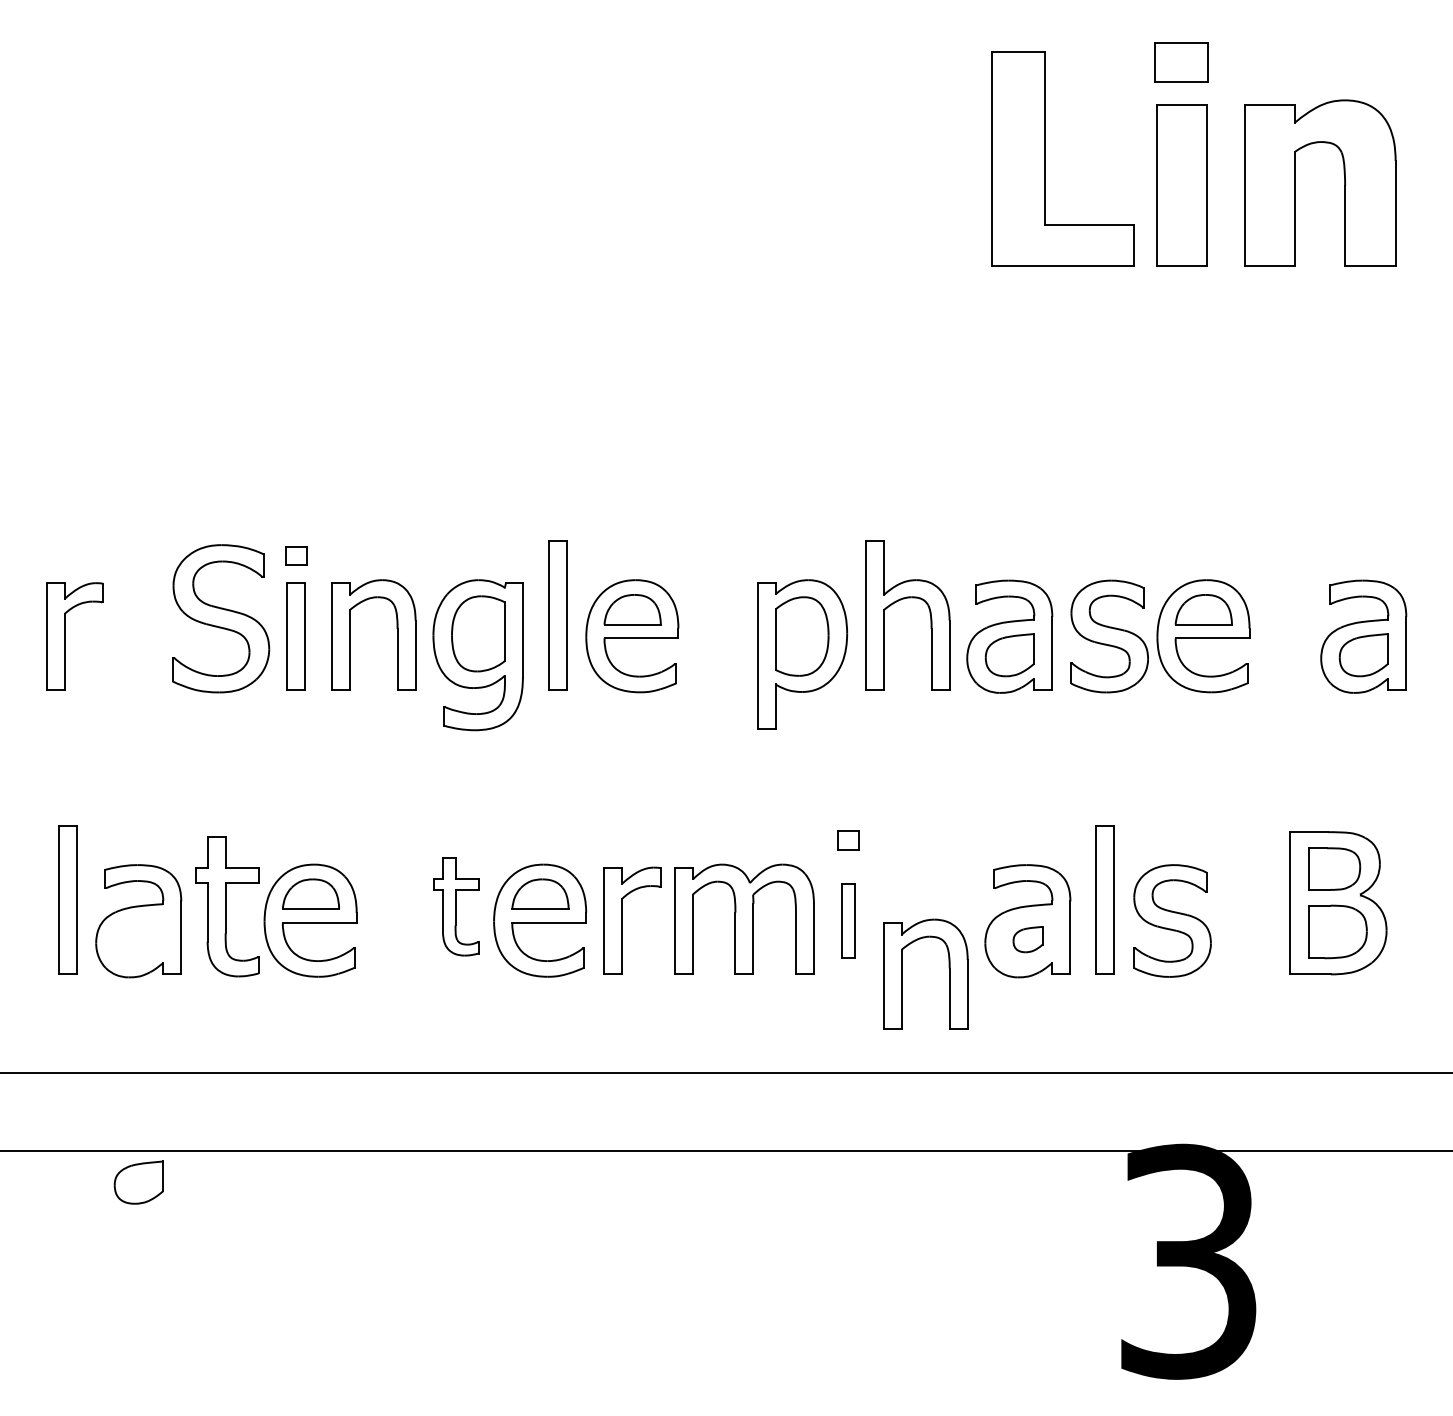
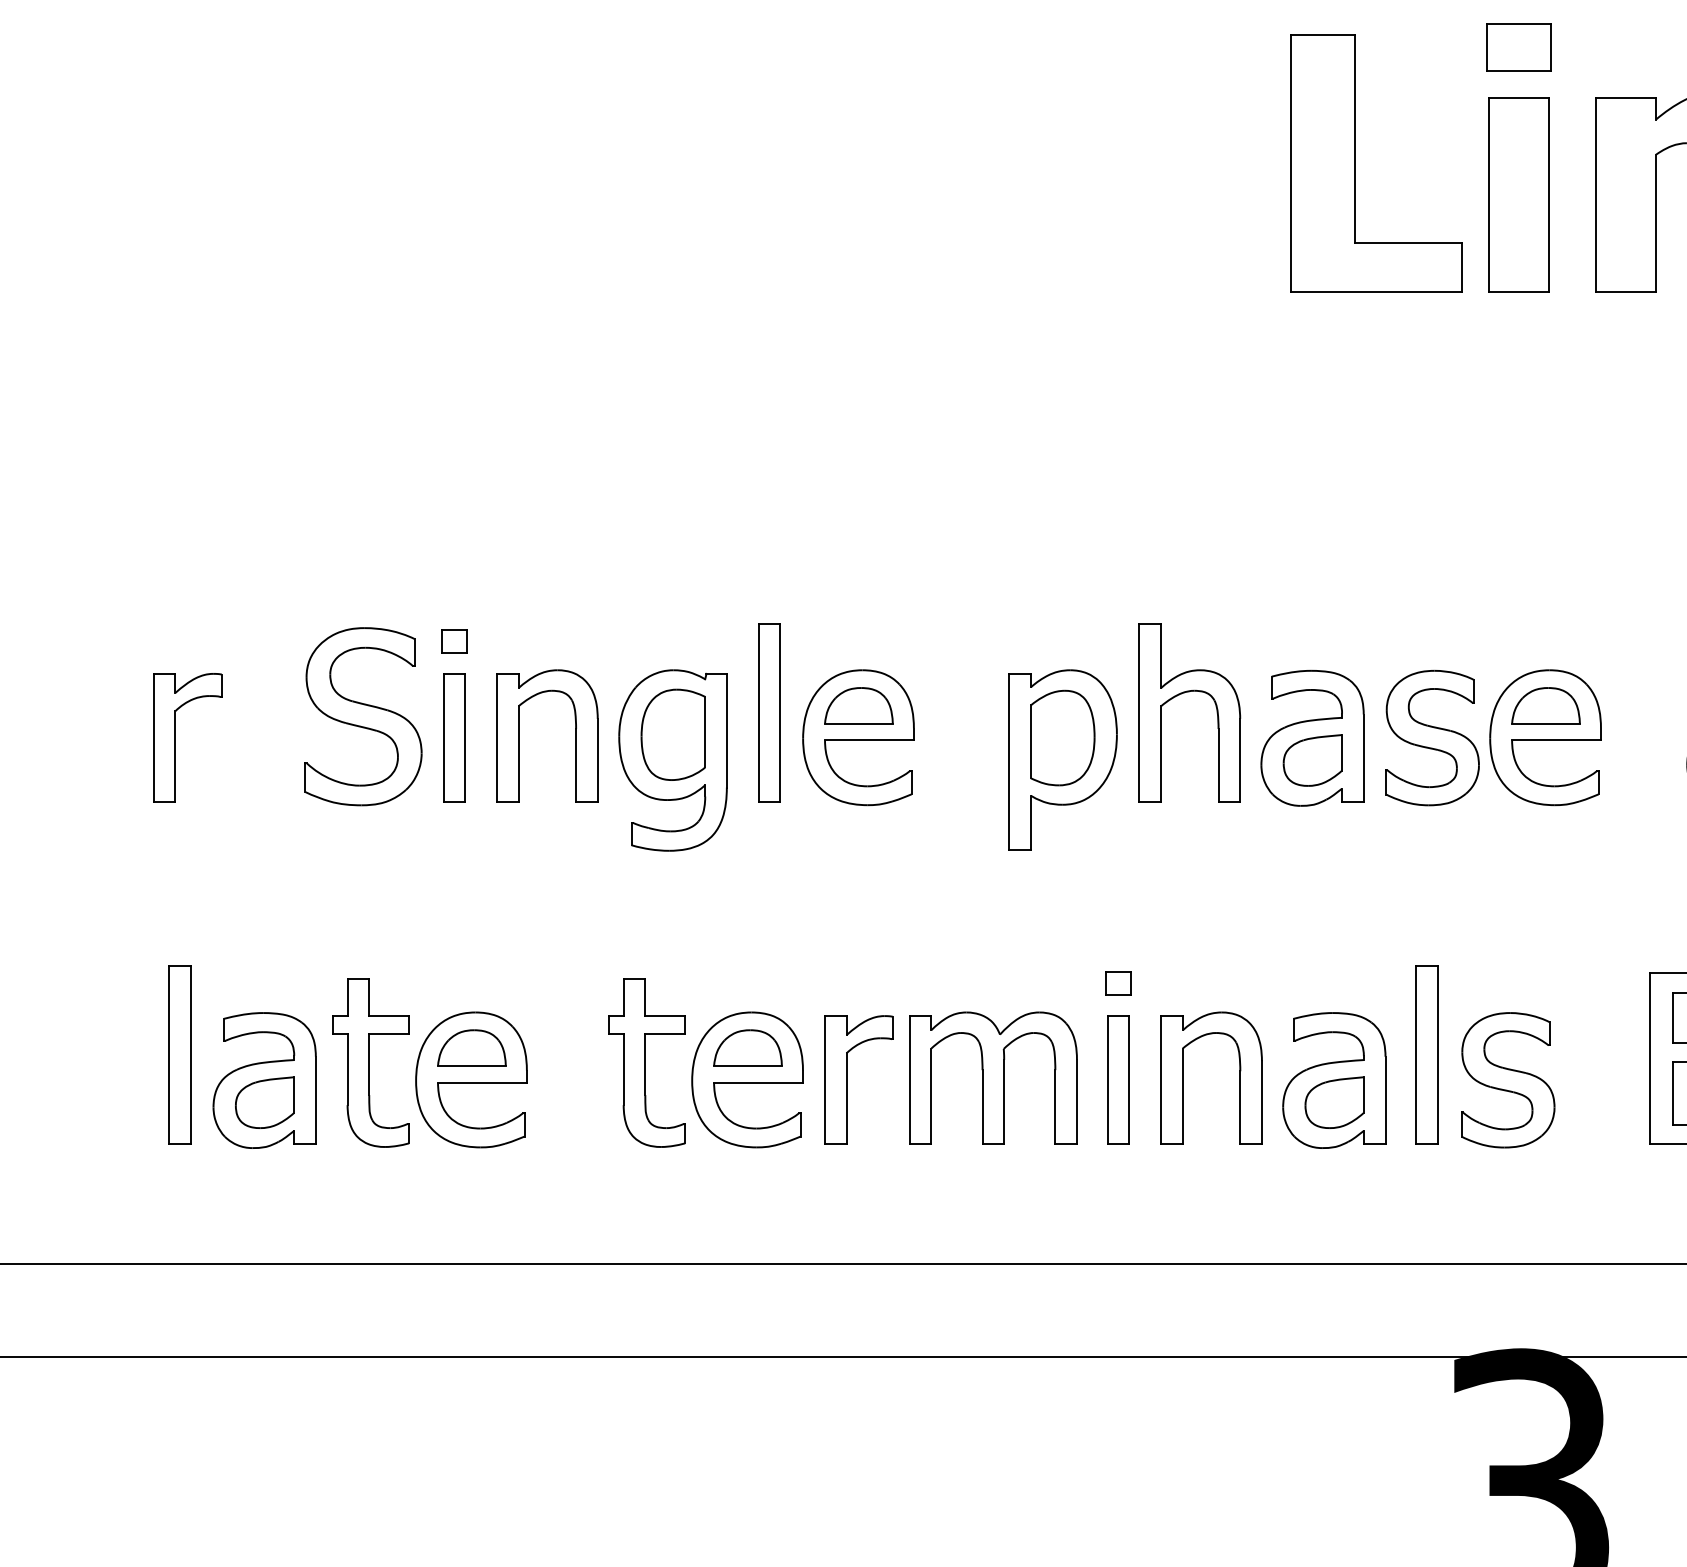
part: (456, 906) -> (646, 1062), size x1.43
part: (848, 920) -> (1118, 1079), size x1.43
part: (1027, 939) -> (1333, 1102), size x1.67
part: (902, 973) -> (1183, 1077), moved
part: (138, 1182) -> (264, 1102), moved

